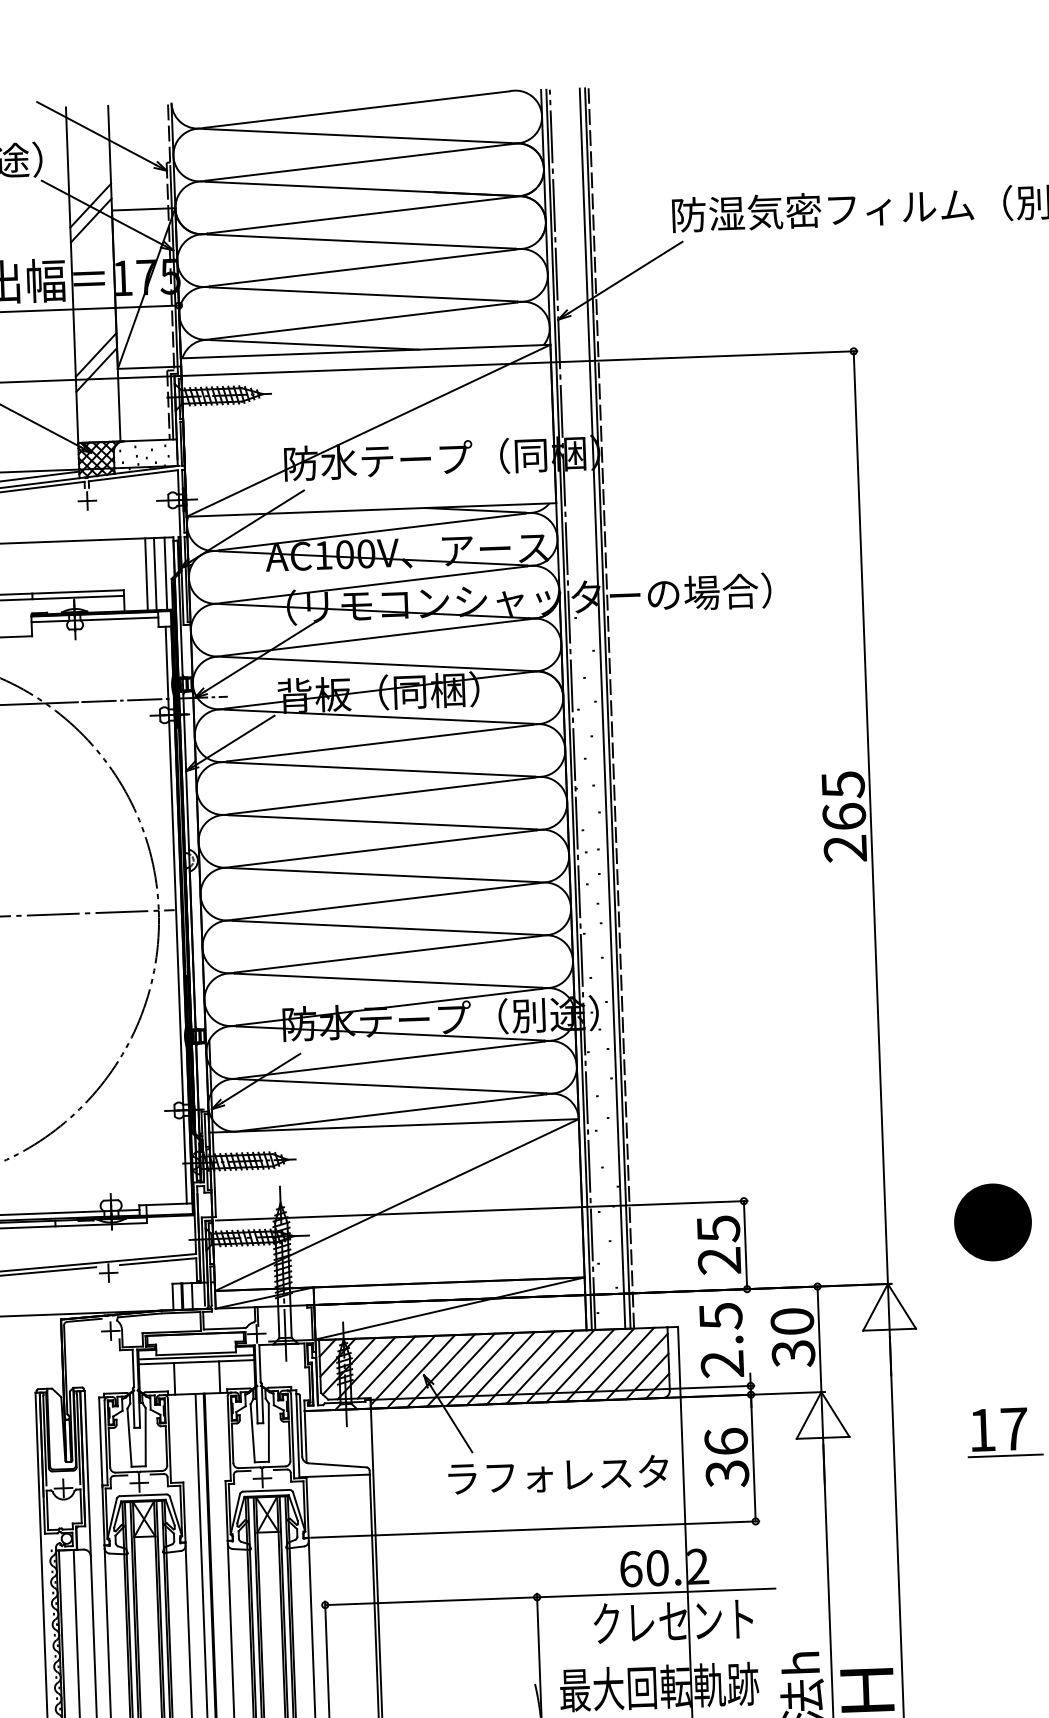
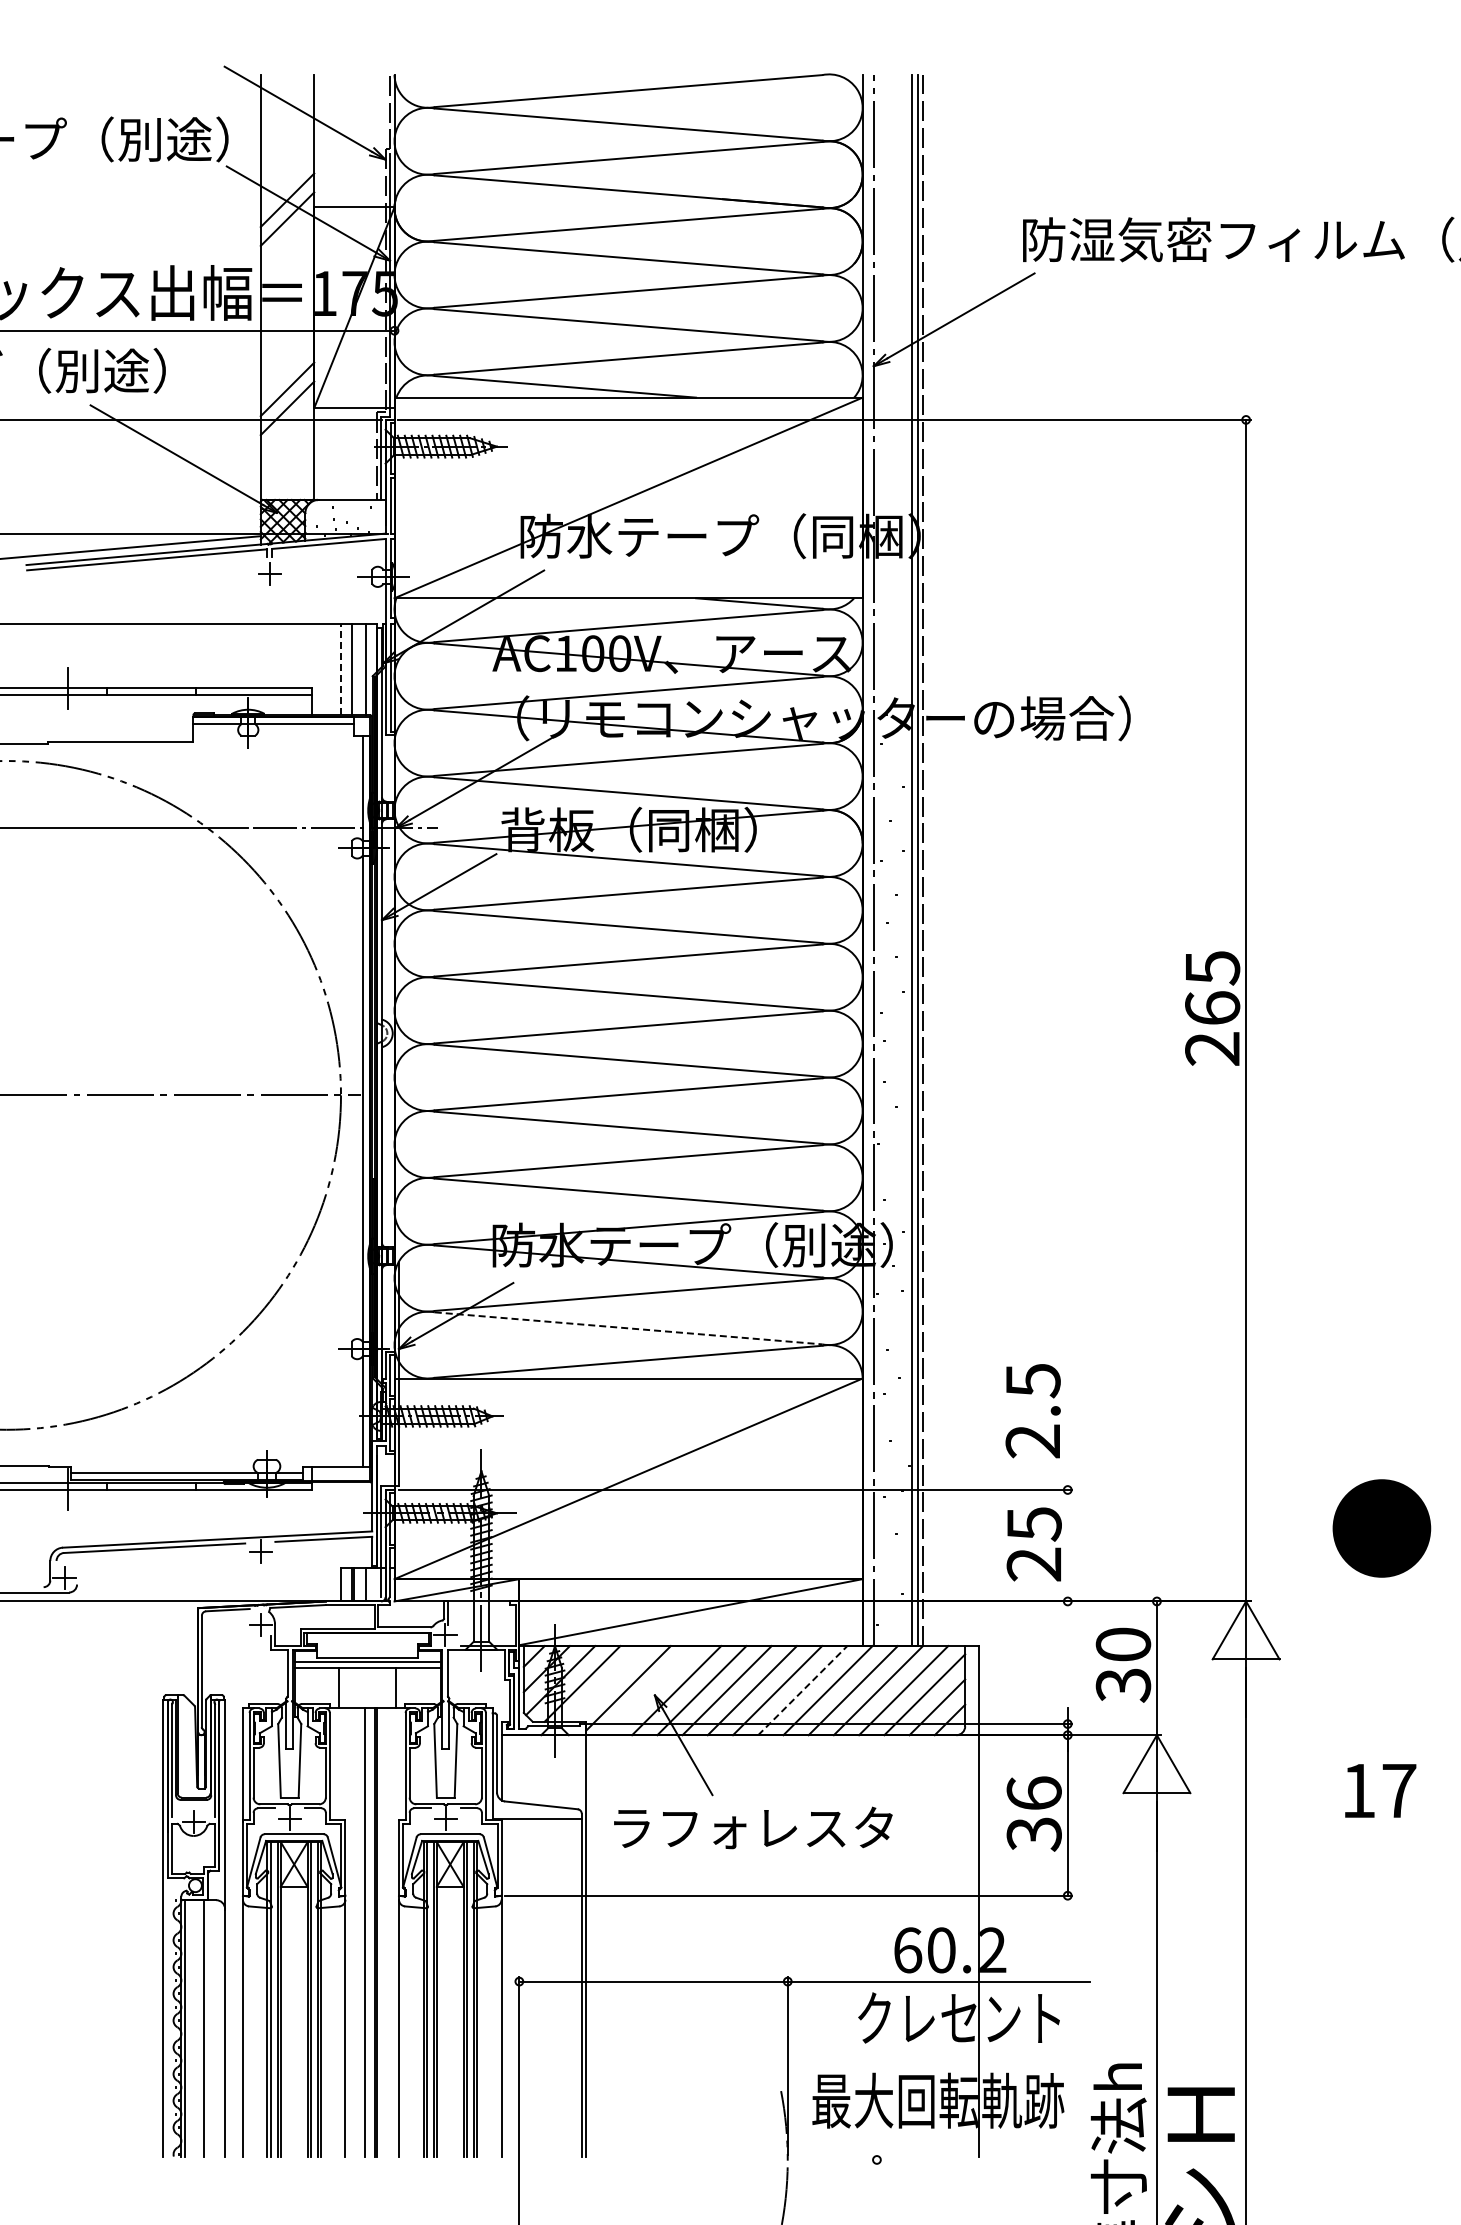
line: (146, 574) -> (341, 669), solid -> dashed
line: (569, 710) -> (869, 860), removed
line: (393, 1086) -> (629, 1328), solid -> dashed
line: (745, 1244) -> (1067, 1545), removed
text: (721, 1340) -> (1032, 1411), moved
line: (386, 1367) -> (607, 1683), removed
line: (541, 1367) -> (803, 1690), solid -> dashed
line: (421, 1371) -> (651, 1690), removed
line: (1006, 1455) -> (1387, 1824), removed
text: (558, 1474) -> (753, 1827), moved

